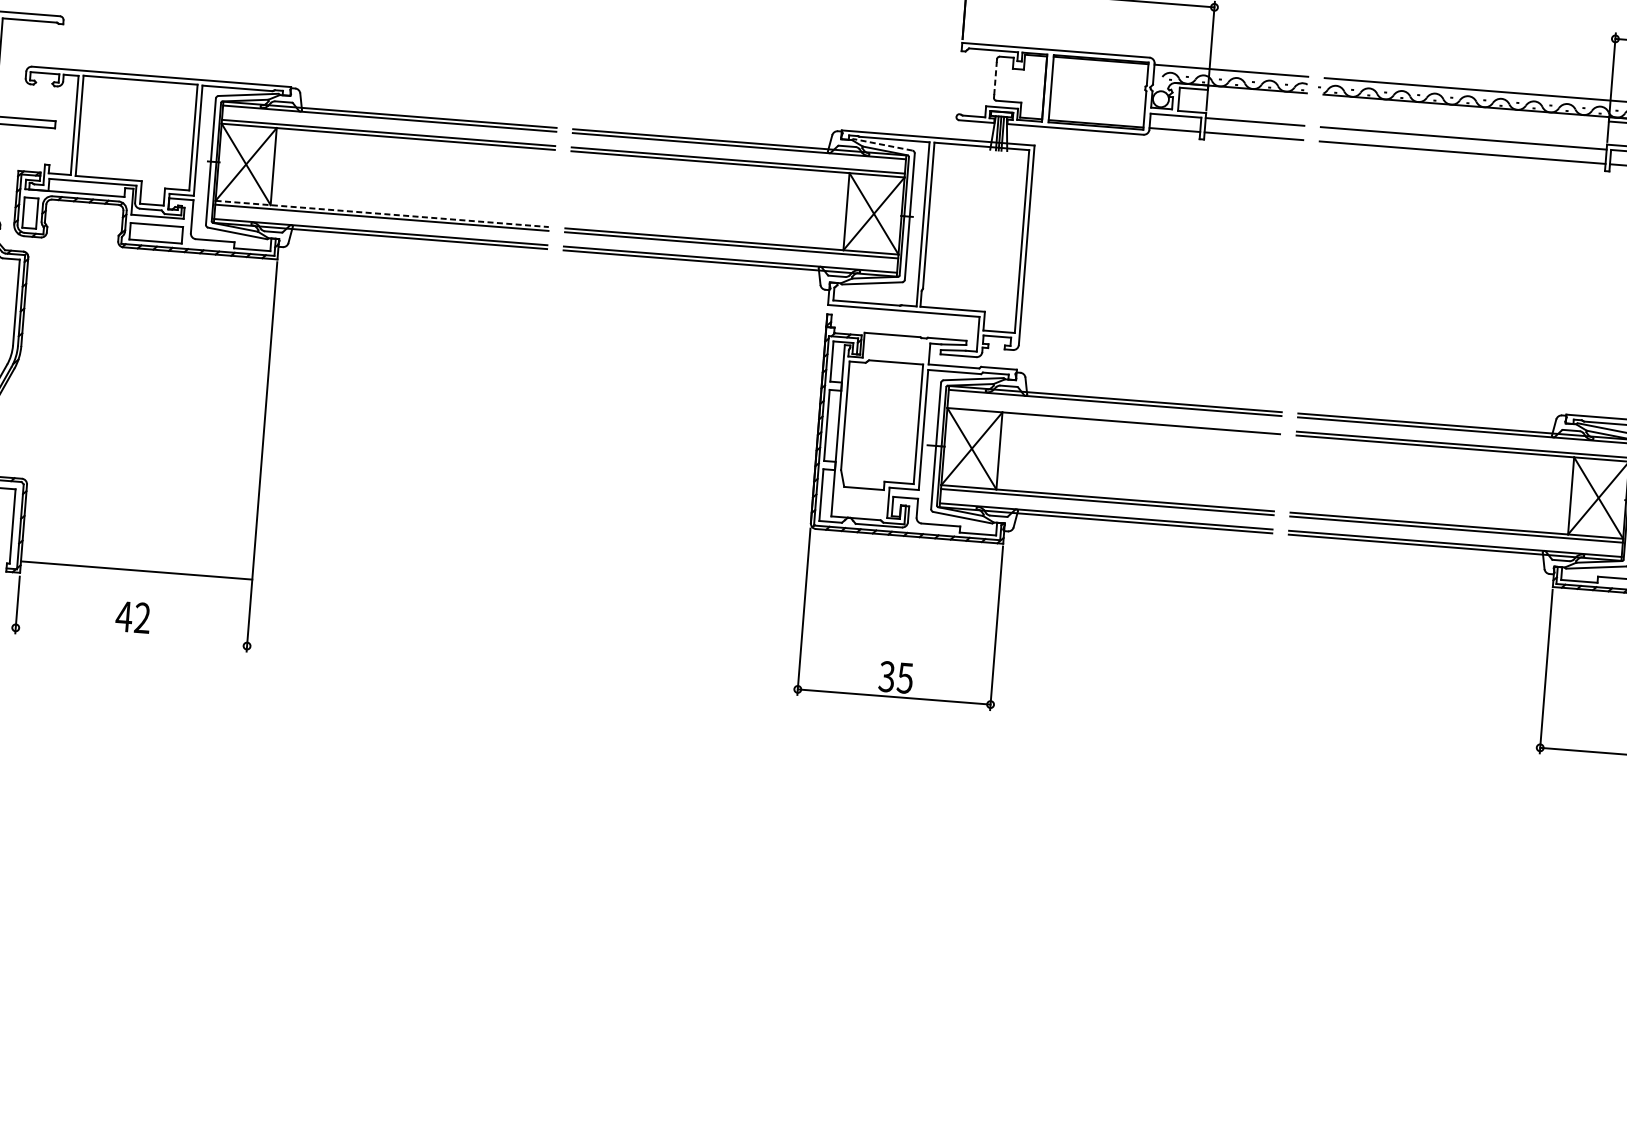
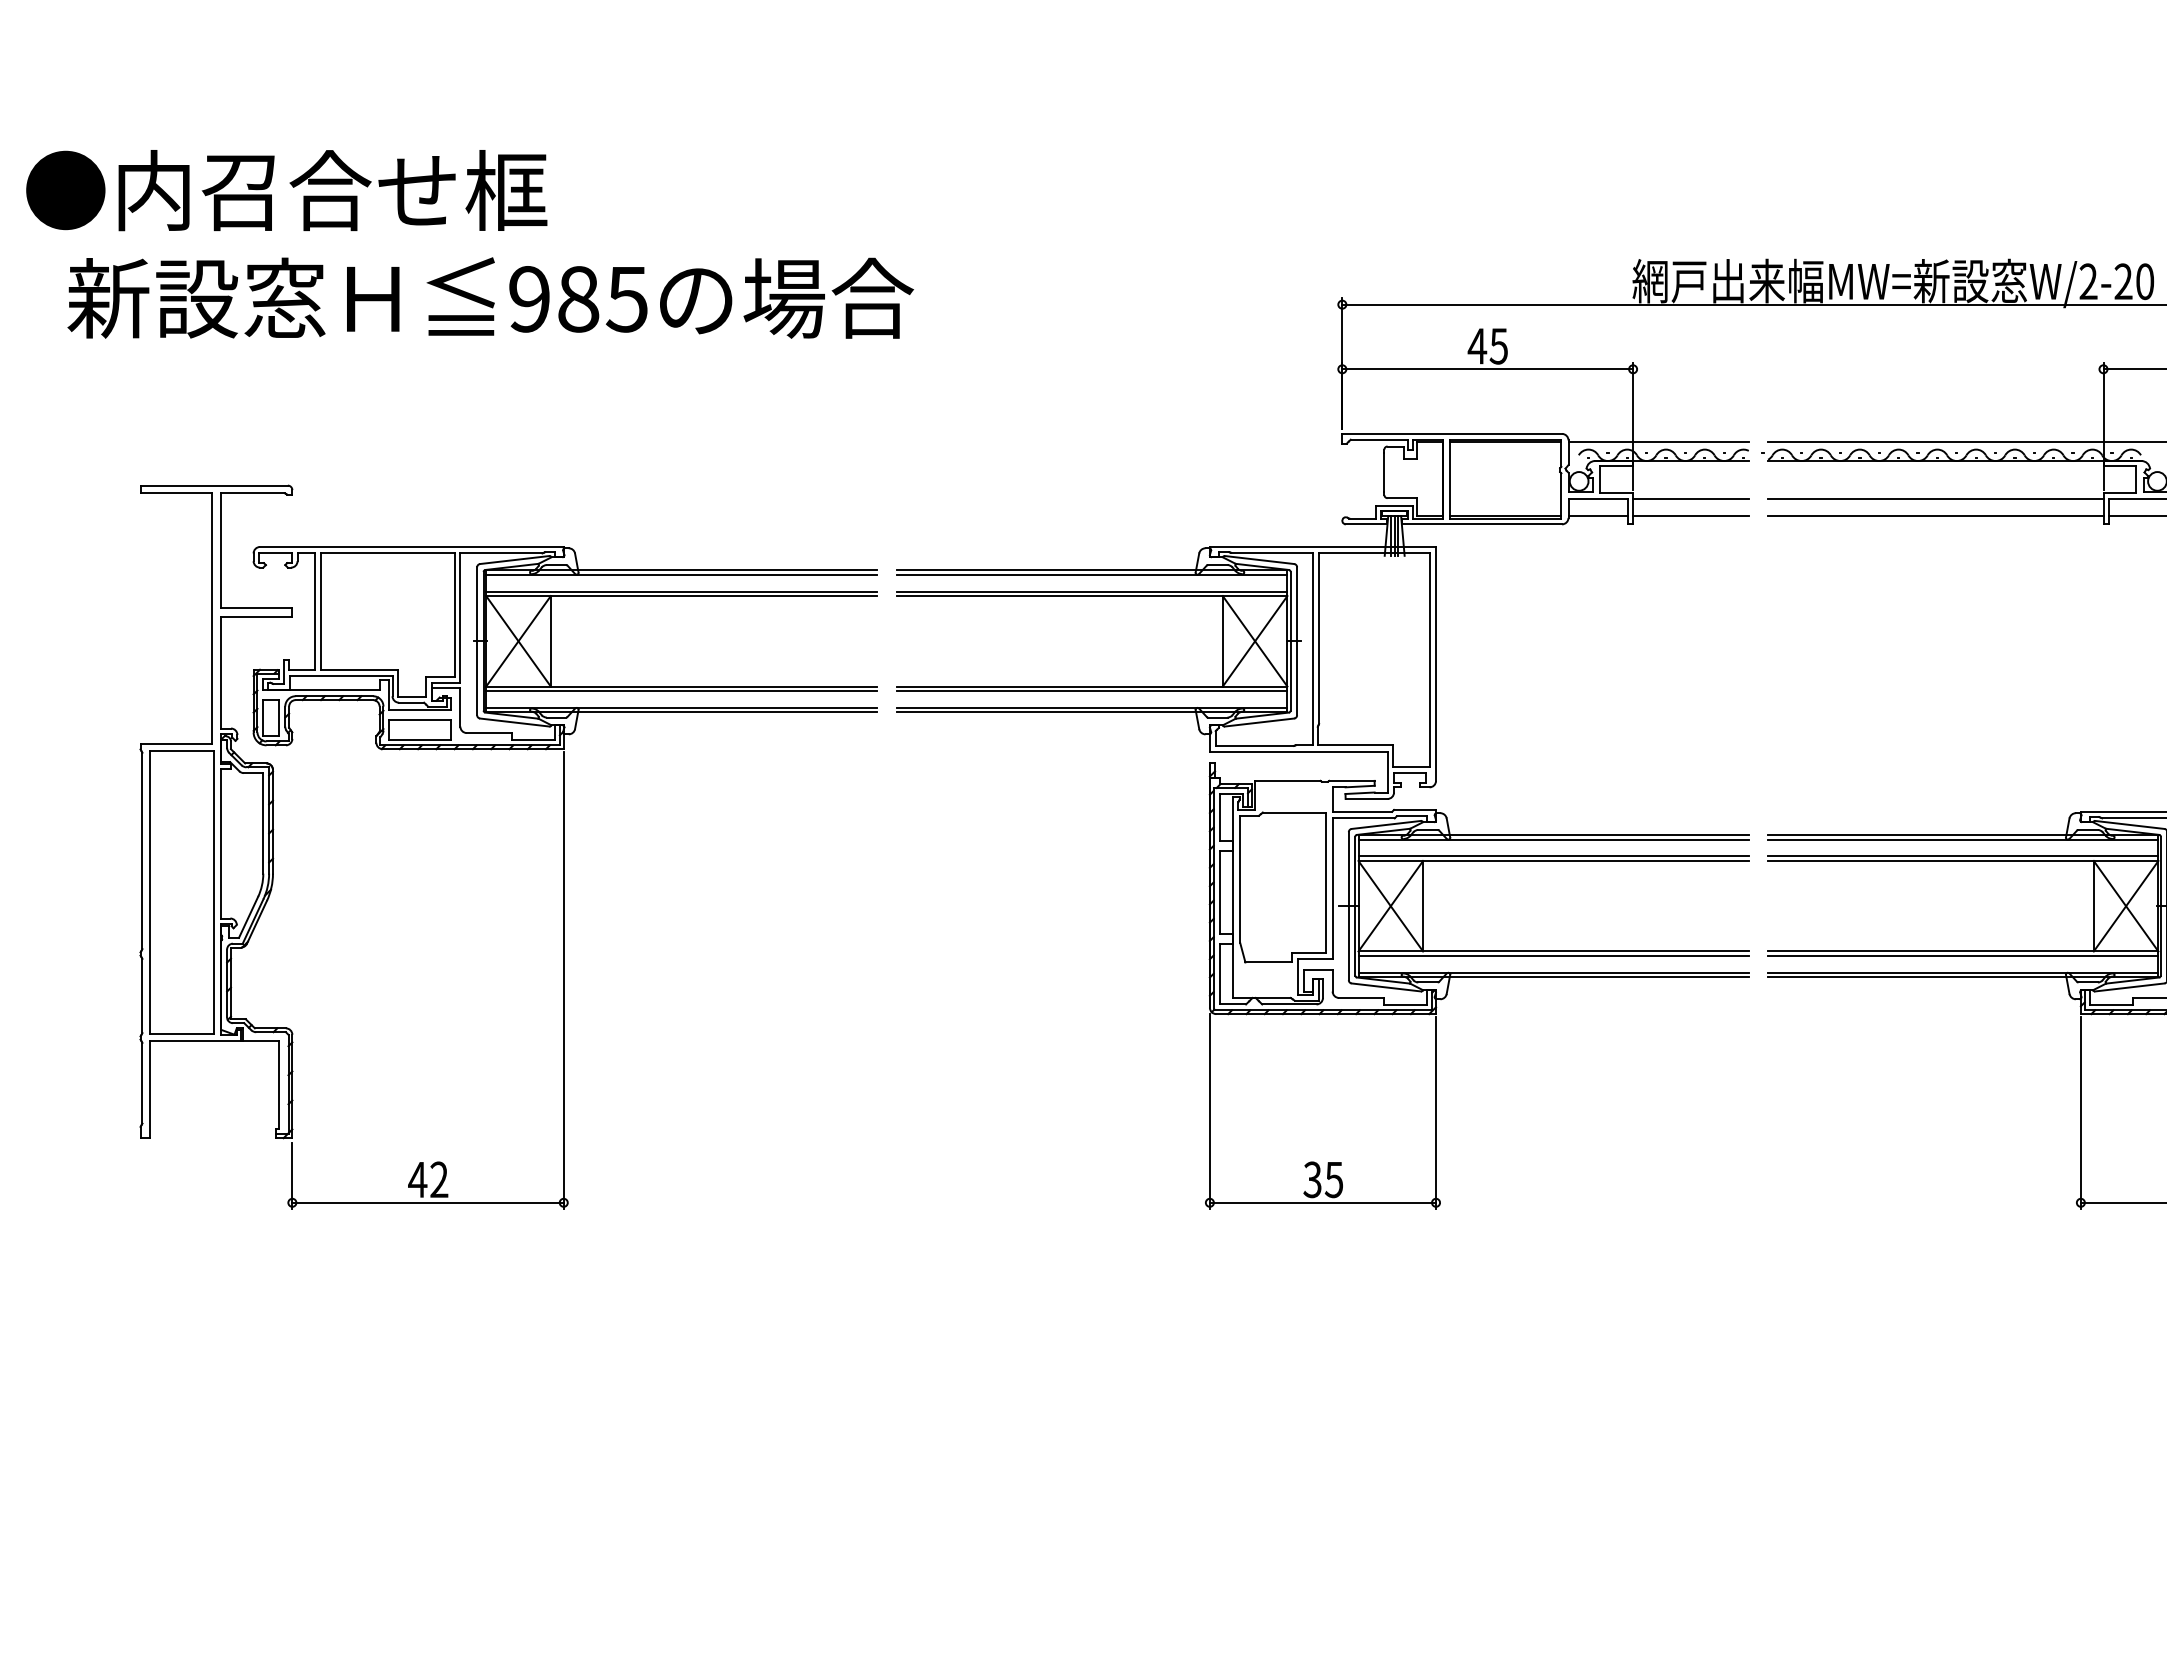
line: (995, 77) -> (1384, 471), dashed -> solid
line: (883, 145) -> (1259, 560), dashed -> solid
line: (382, 213) -> (682, 686), dashed -> solid
line: (1113, 417) -> (1553, 856), added
line: (136, 570) -> (427, 1202), moved

